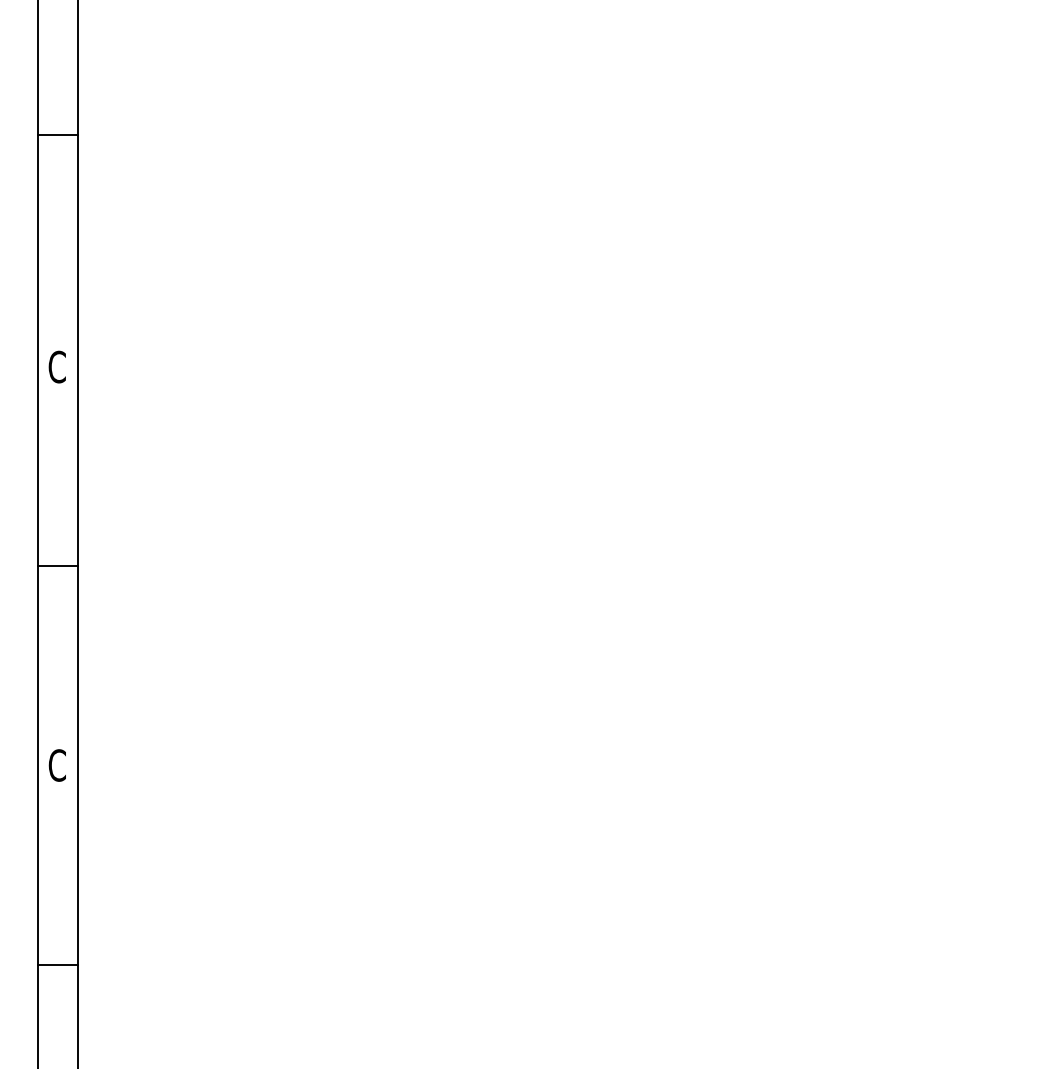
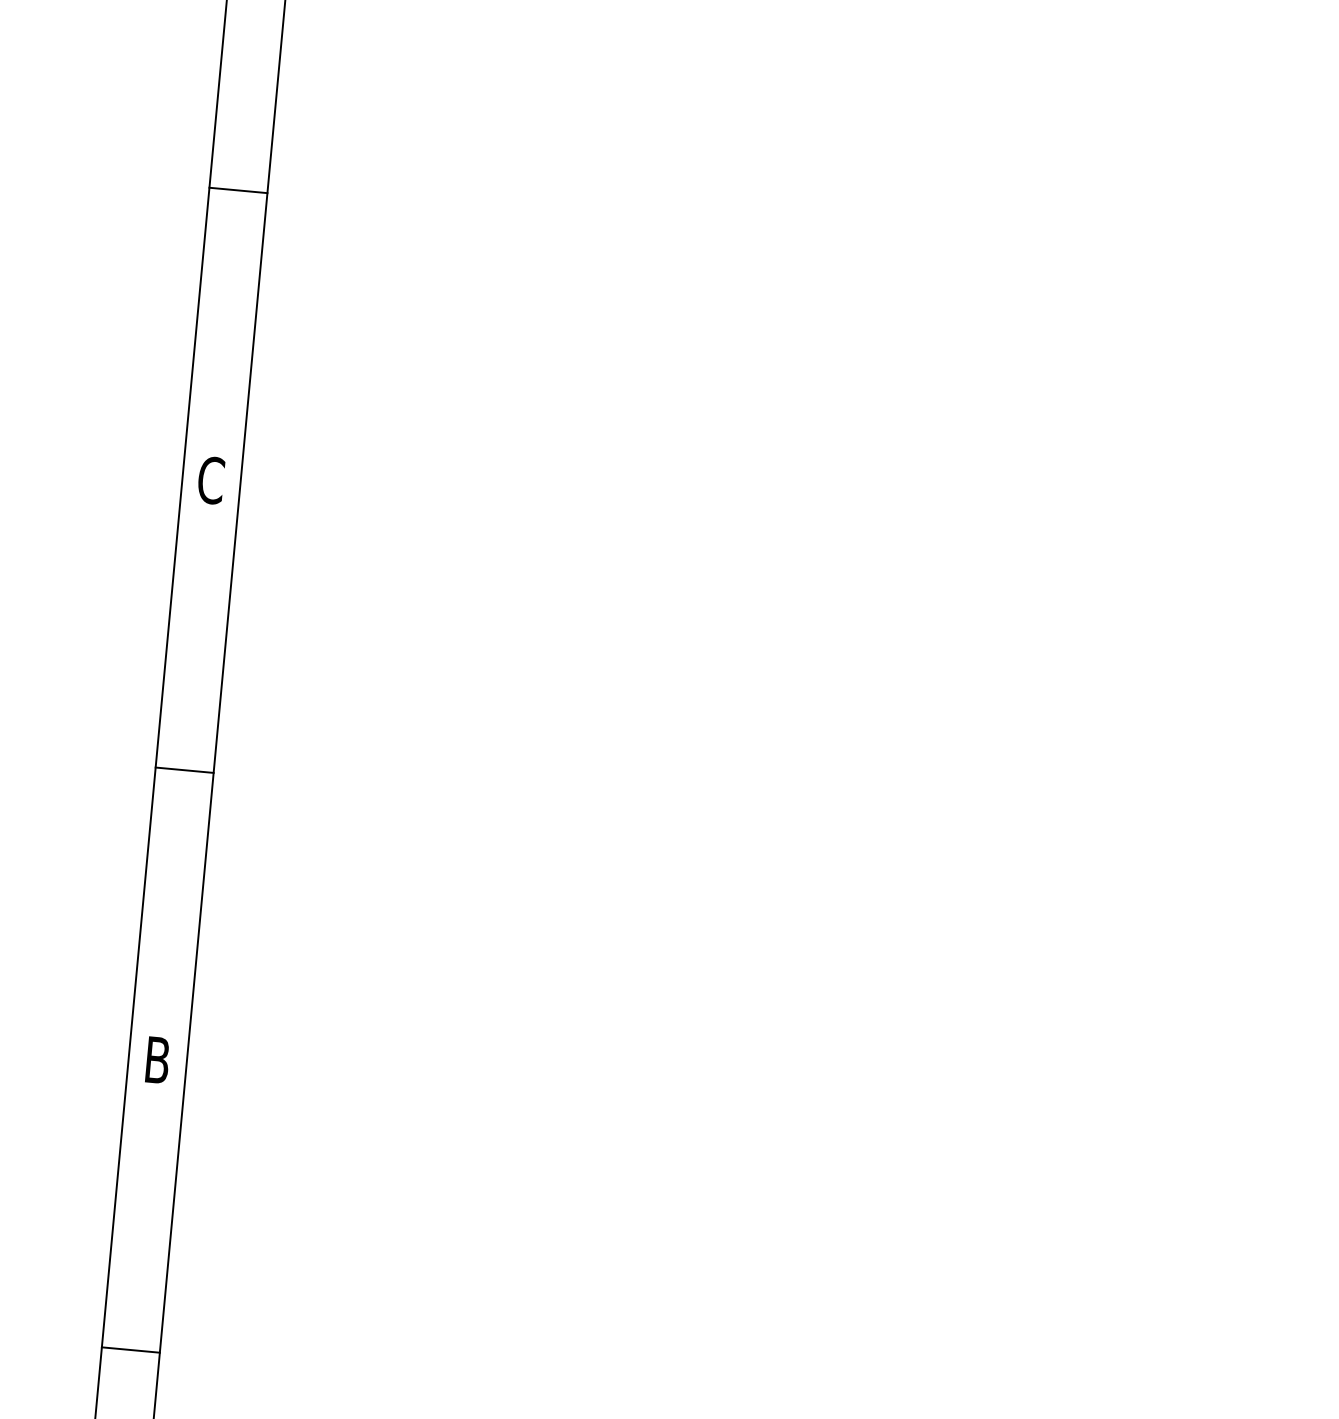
line: (57, 134) -> (238, 189), moved
text: (56, 765) -> (156, 1060), C -> B

